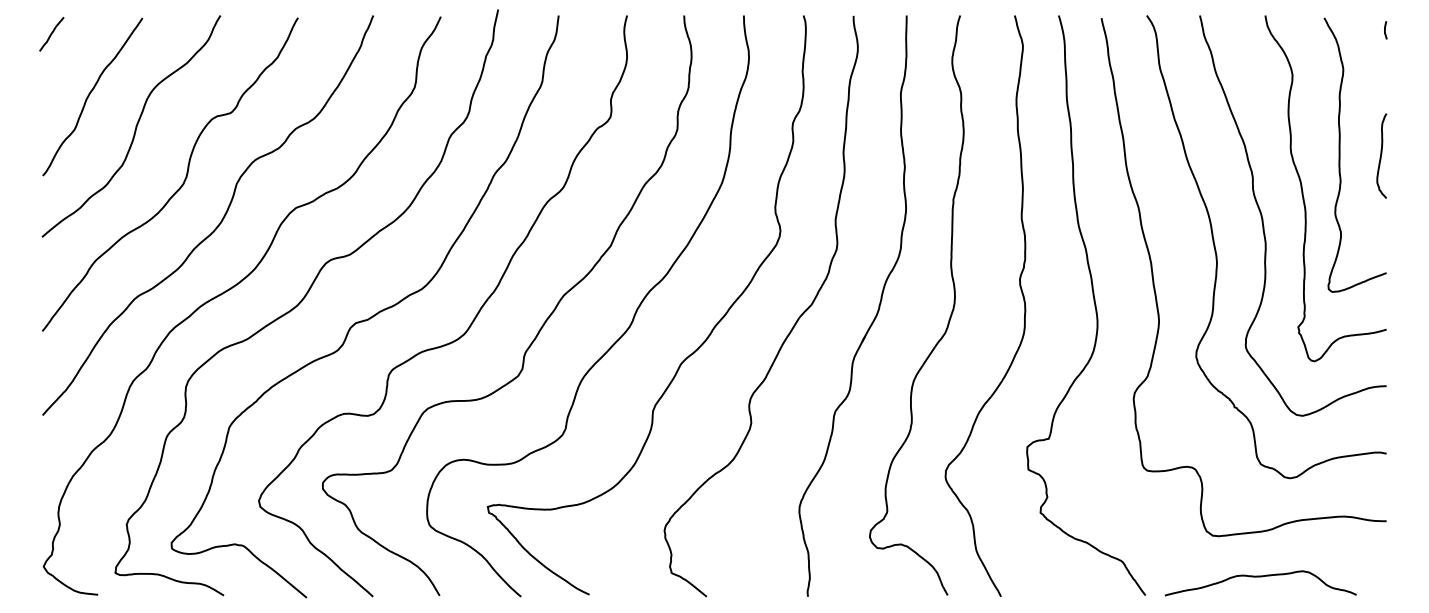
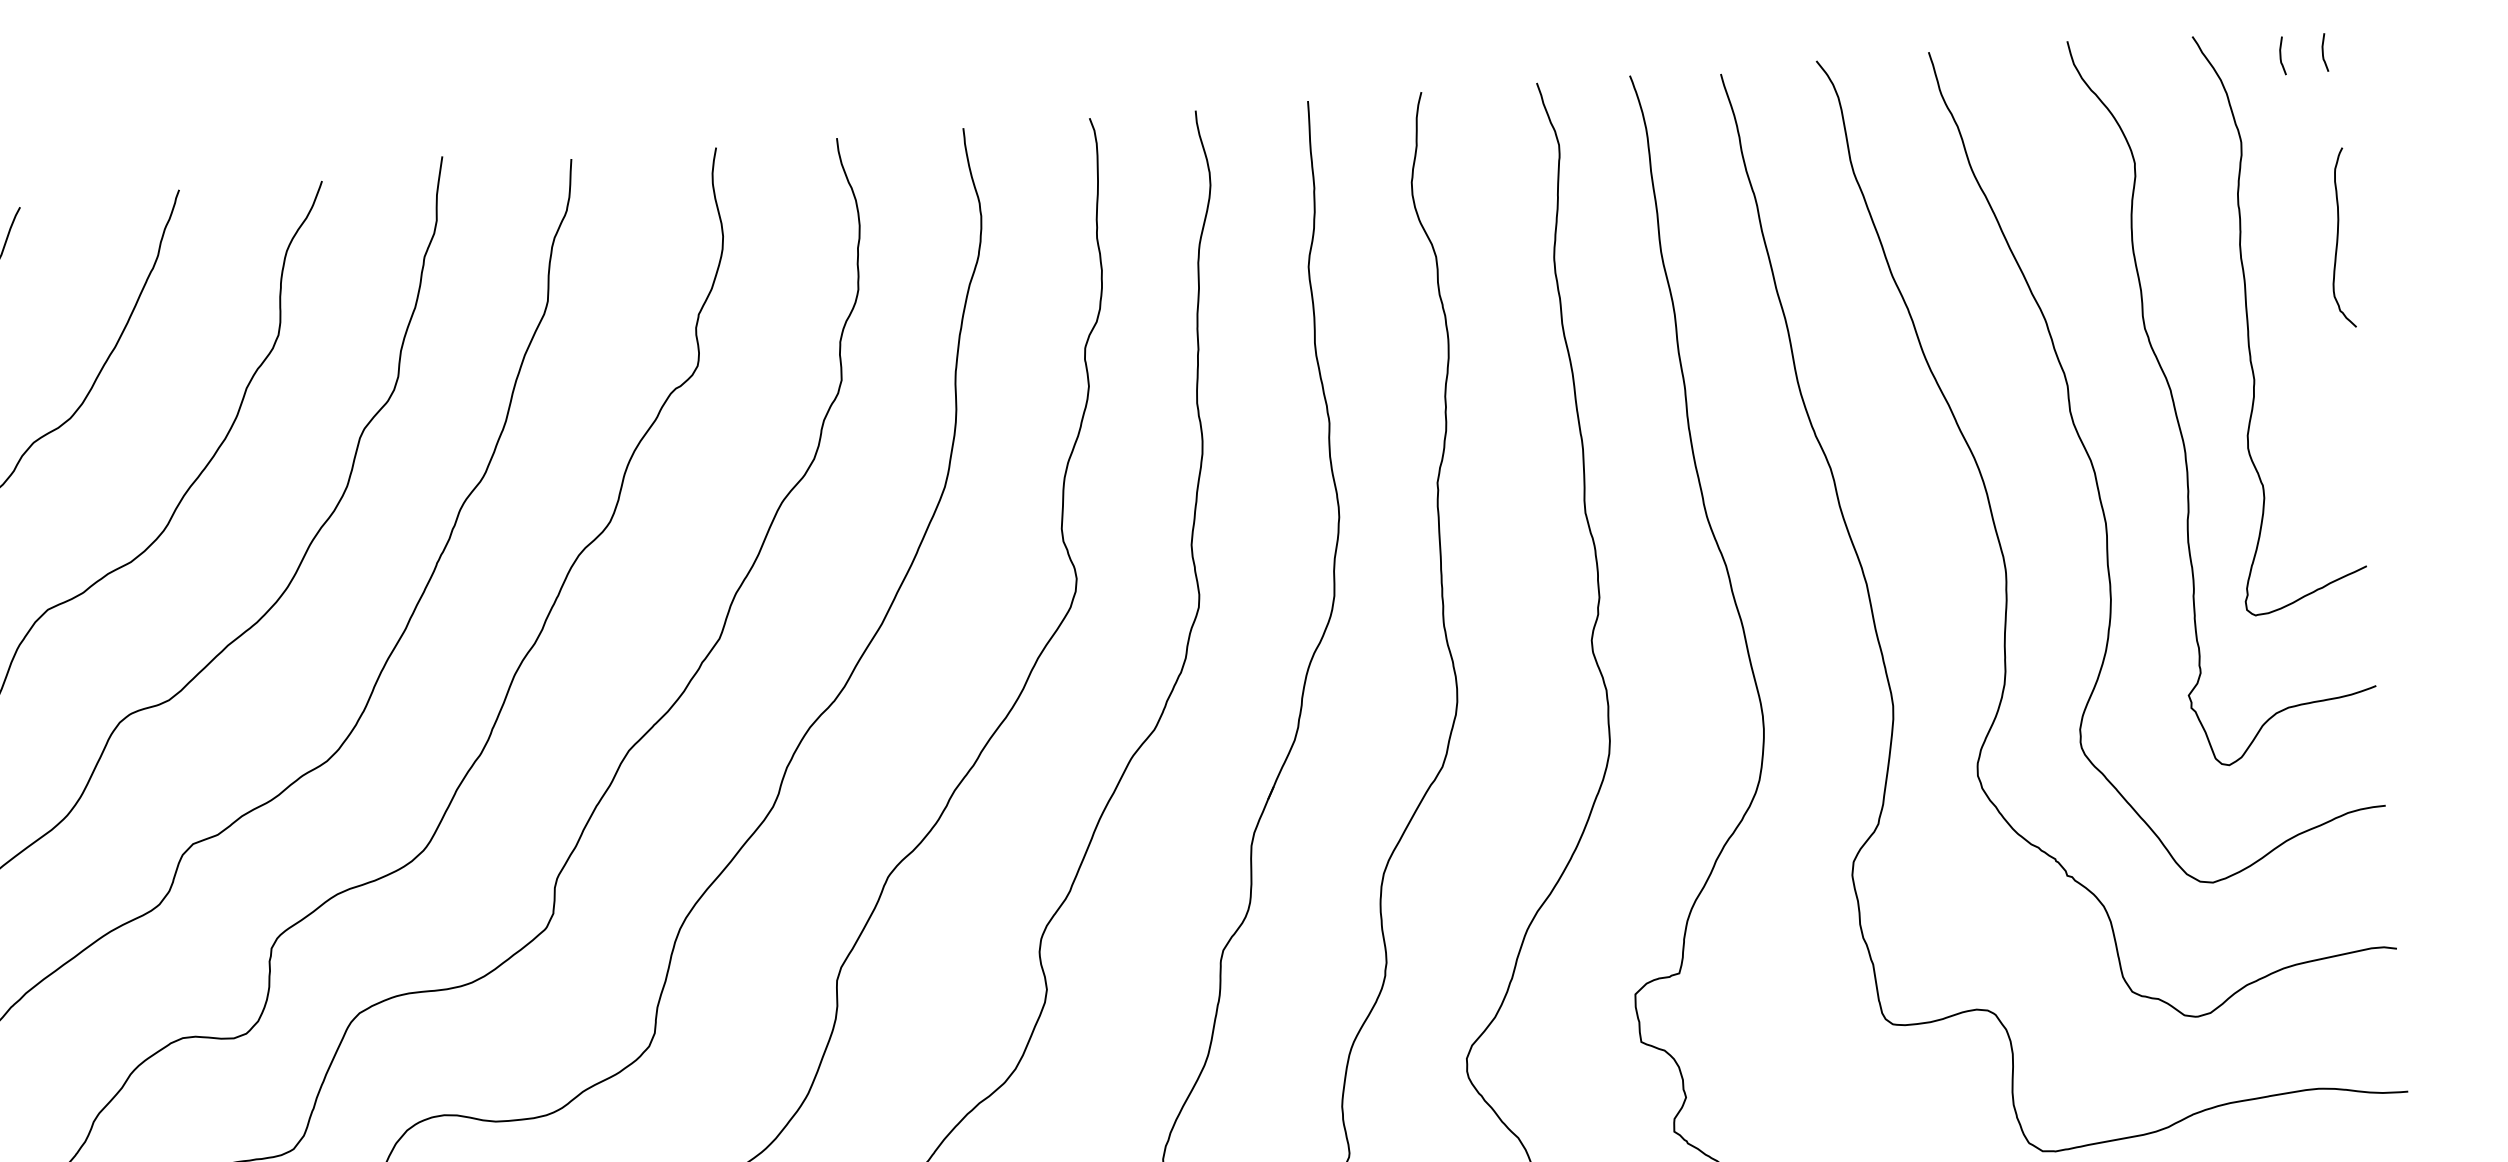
curve: (1365, 30) -> (2281, 56), added
curve: (1381, 155) -> (2338, 237), moved

